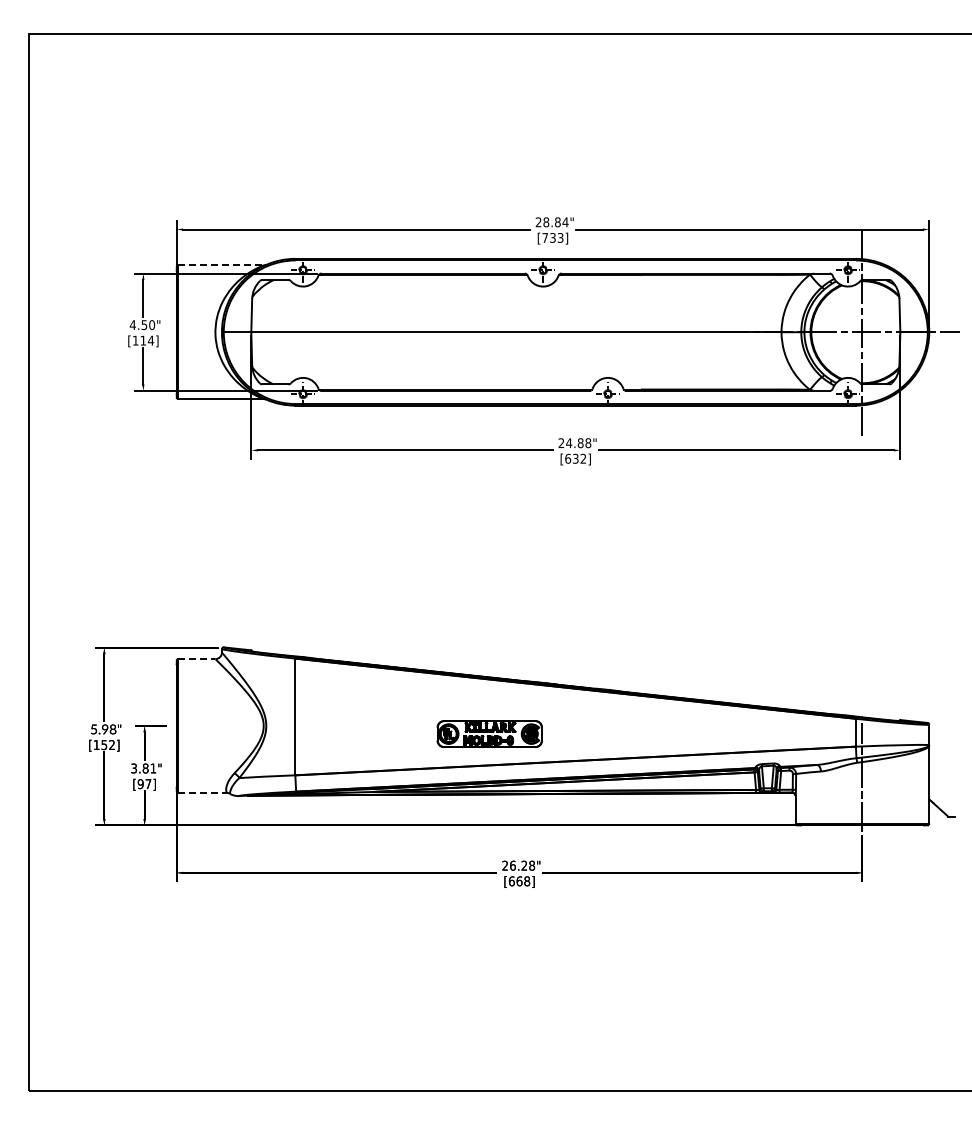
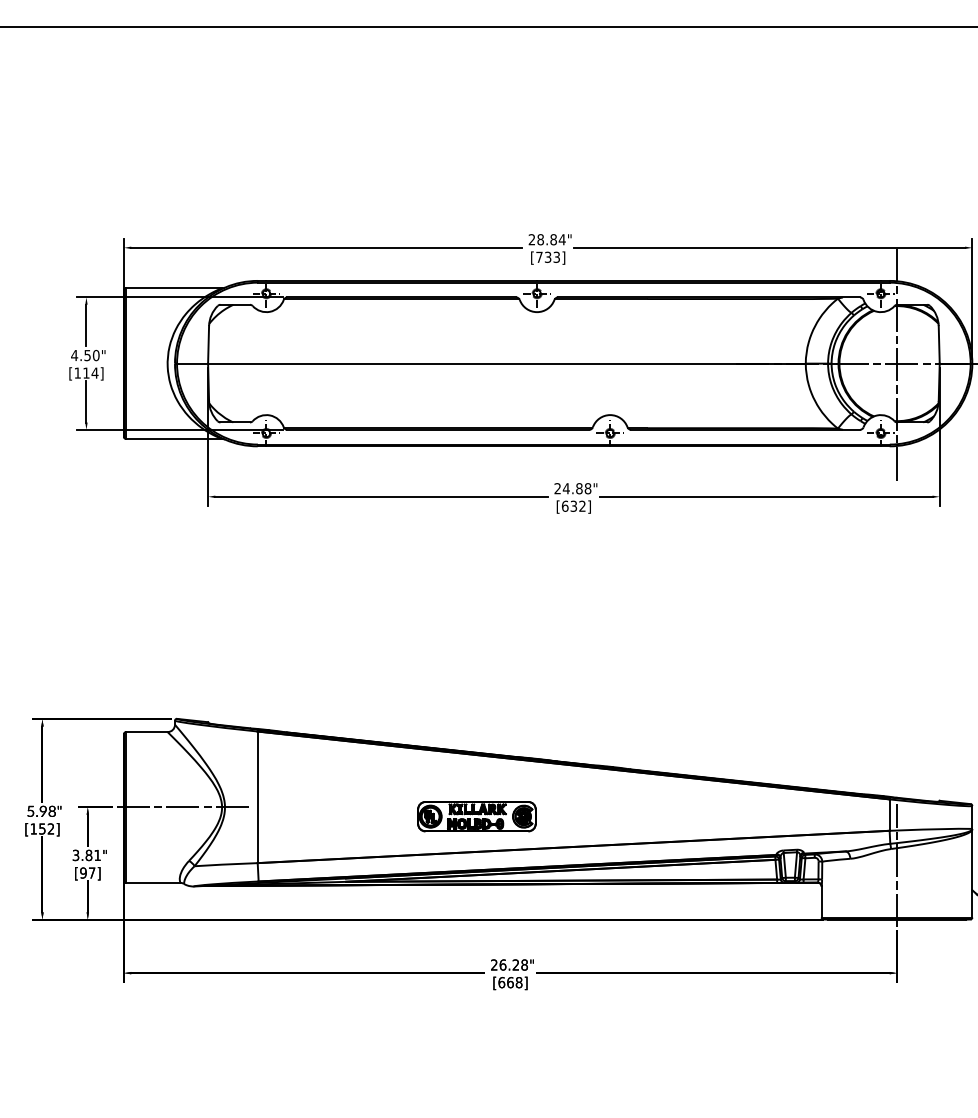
line: (221, 265) -> (174, 288), dashed -> solid
line: (197, 659) -> (147, 732), dashed -> solid
line: (230, 725) -> (184, 806), added
line: (202, 792) -> (153, 882), dashed -> solid

